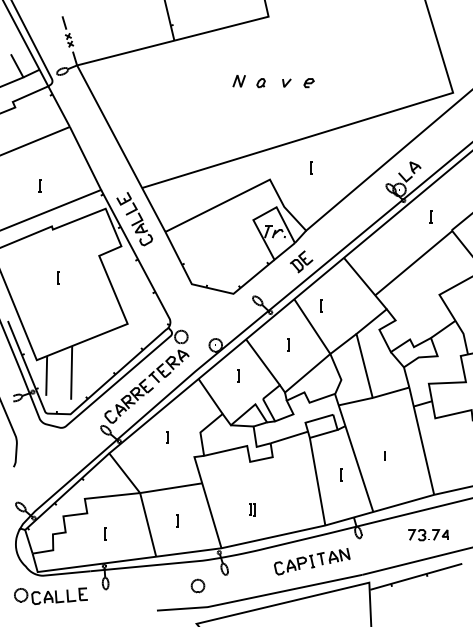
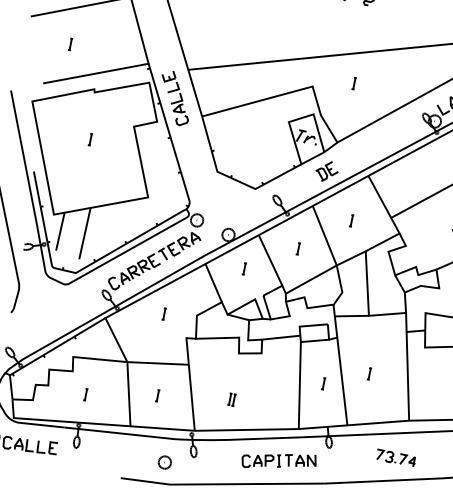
part: (39, 185) -> (70, 43), moved
line: (321, 305) -> (352, 220), moved
part: (384, 455) -> (369, 373), size x1.67

